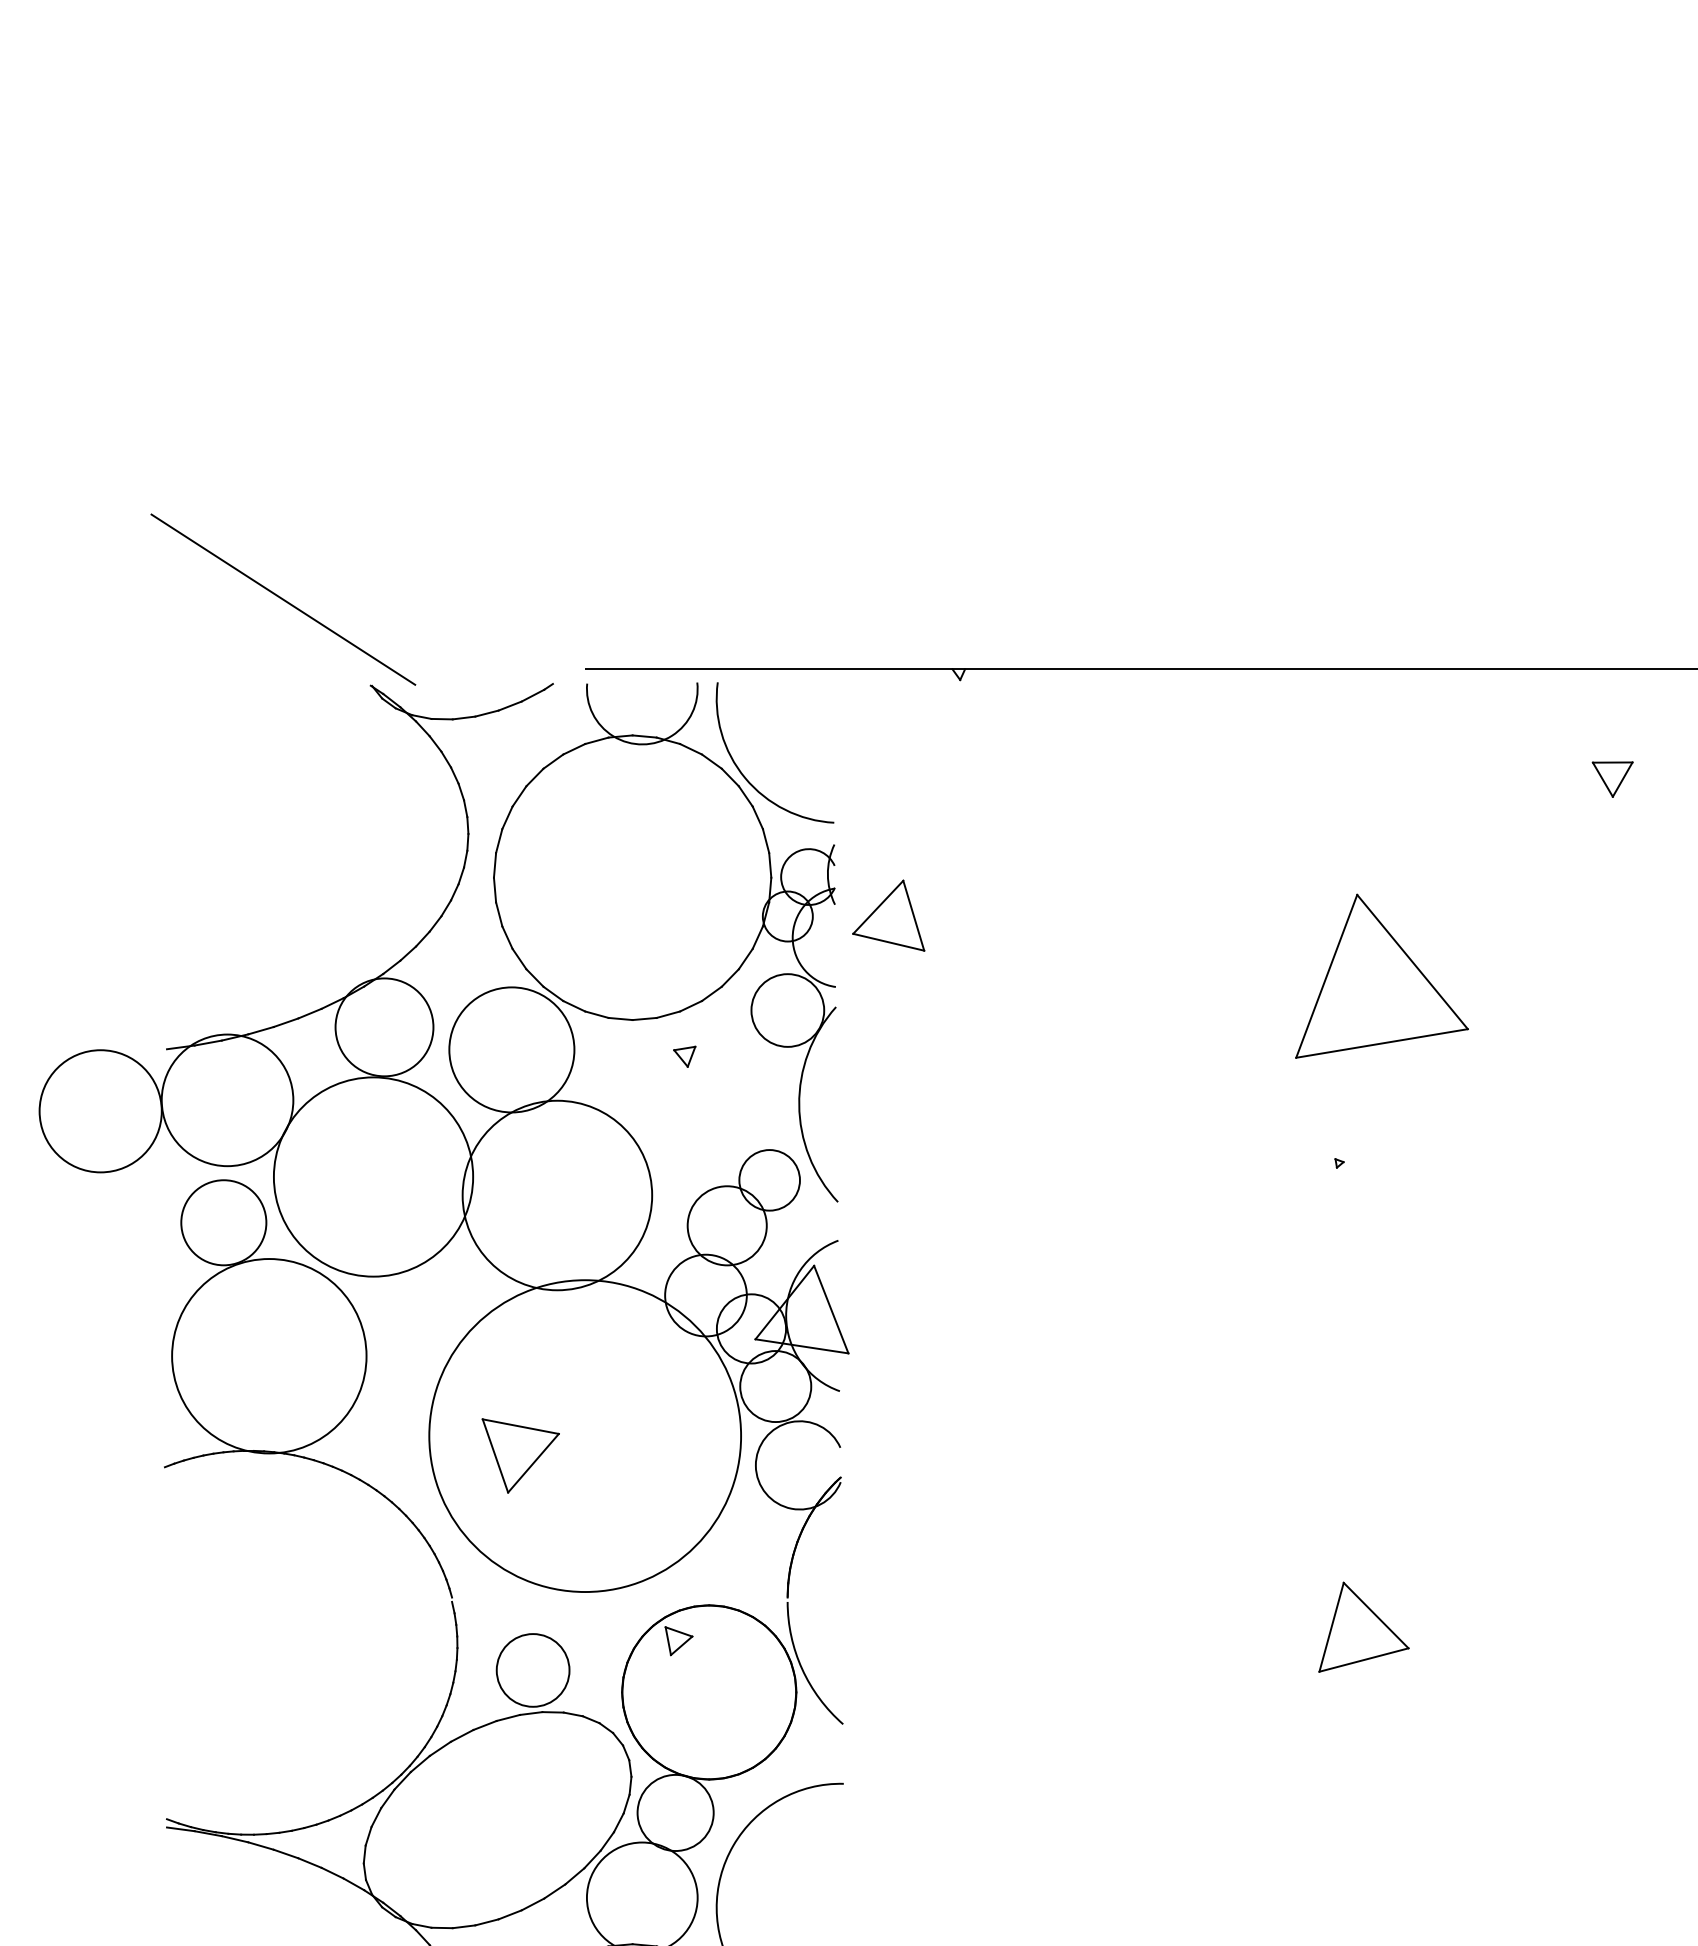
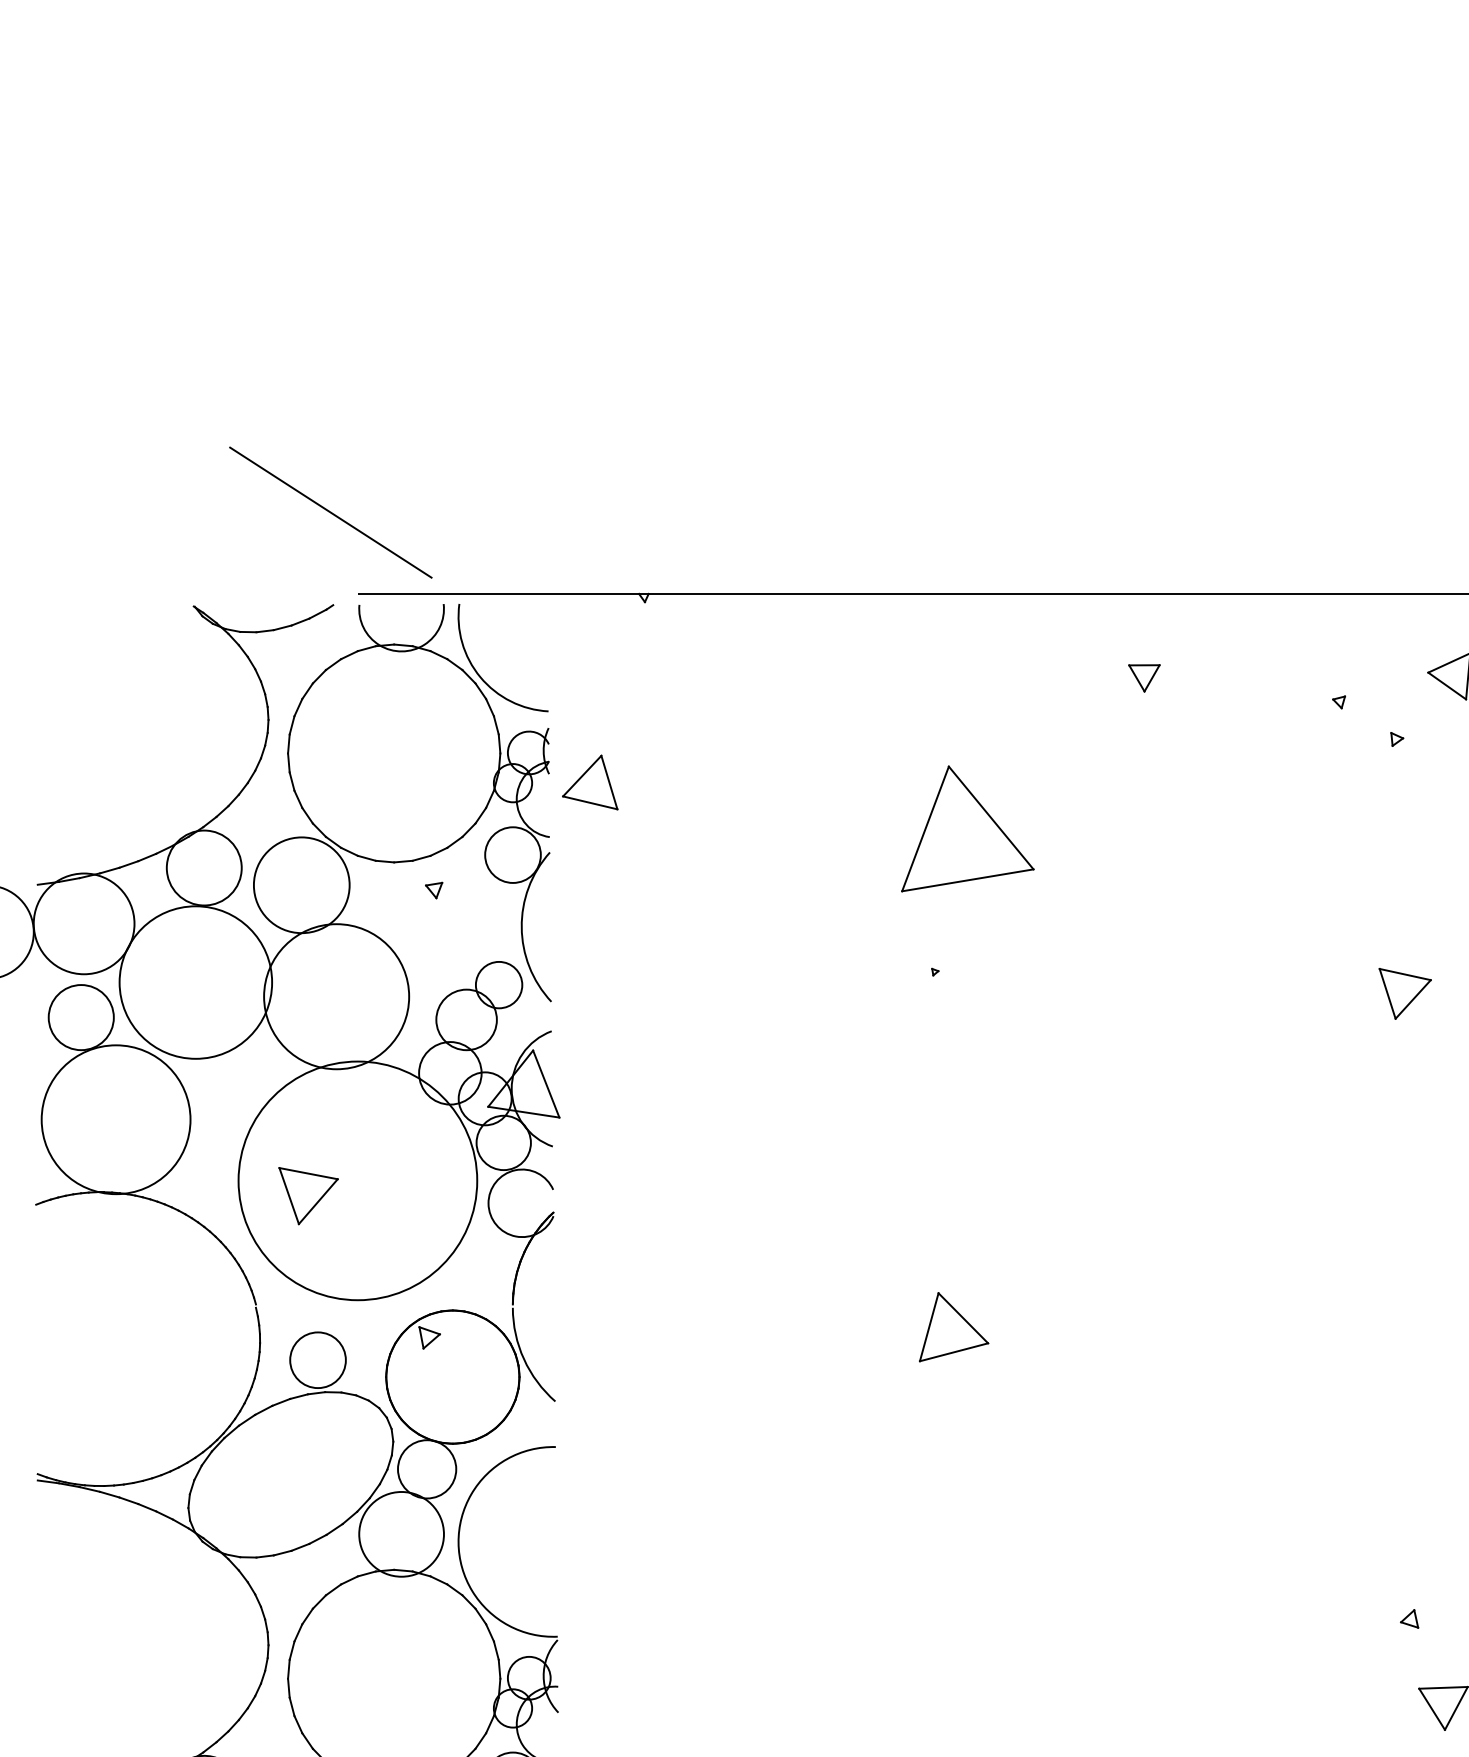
line: (282, 599) -> (330, 512), moved

